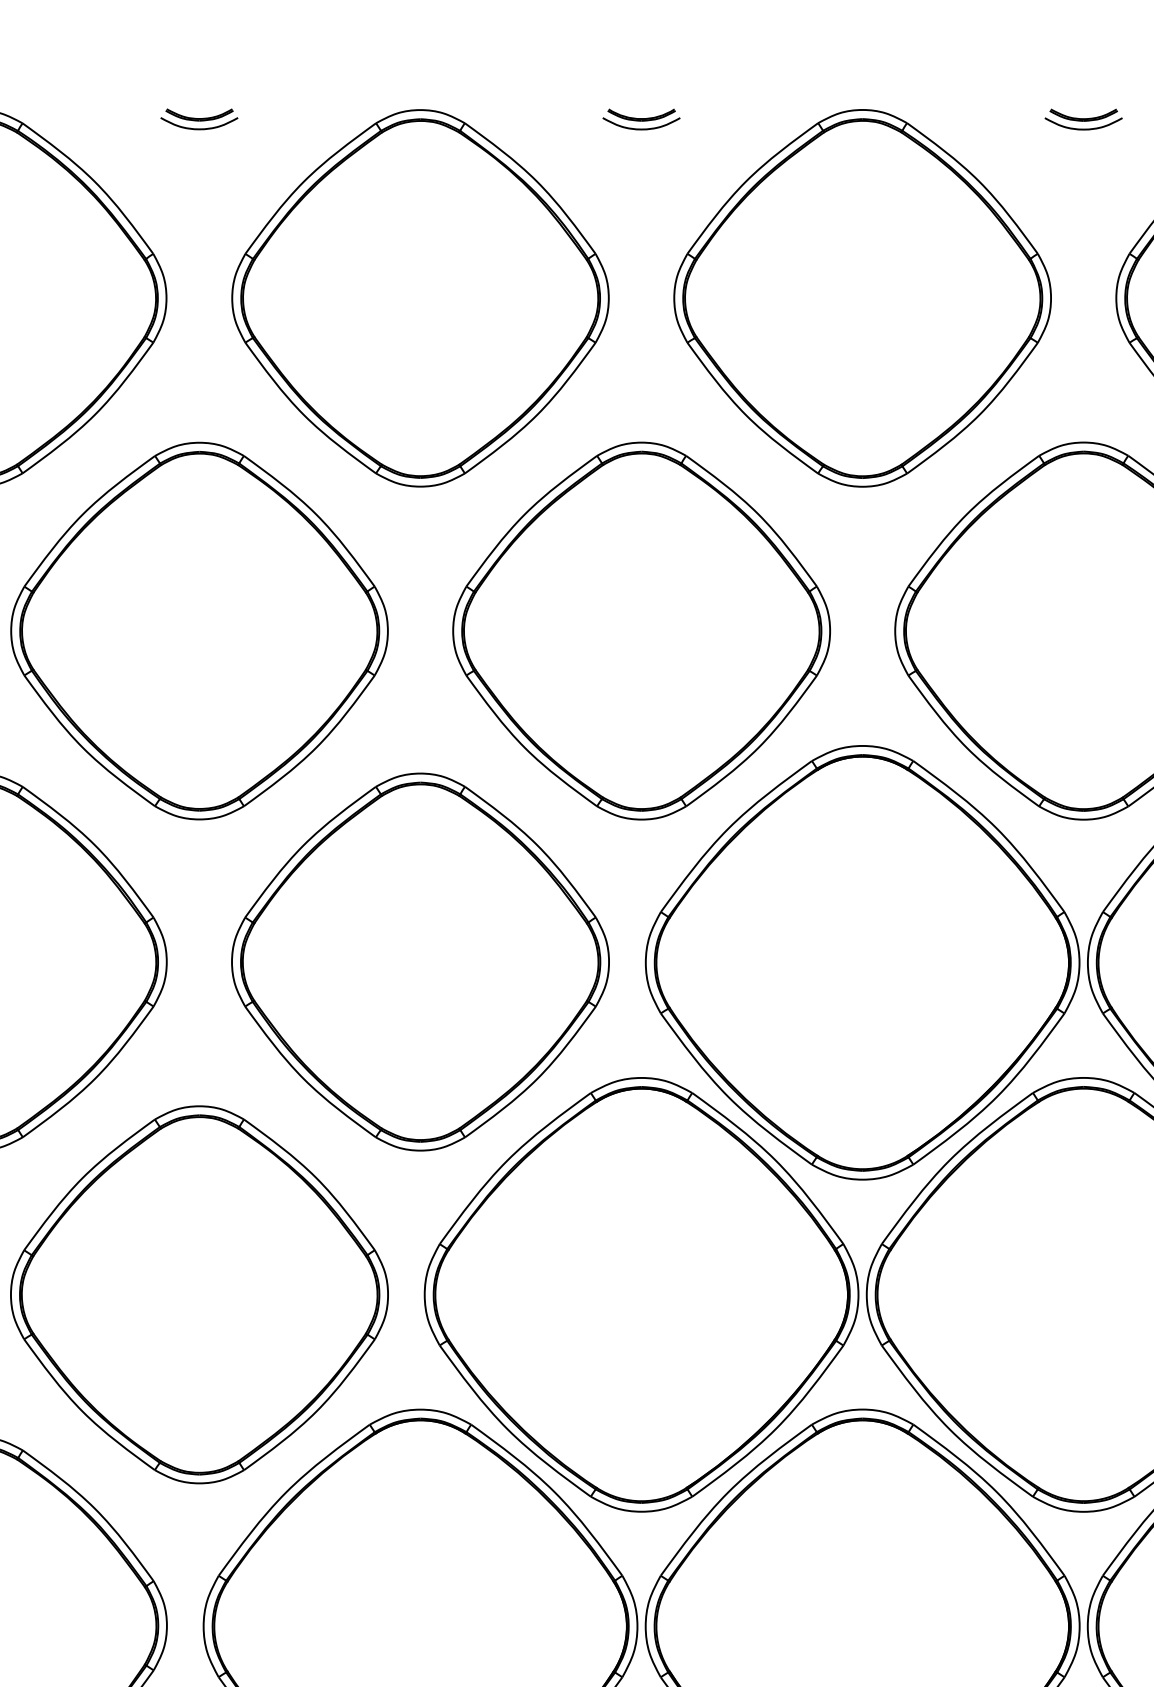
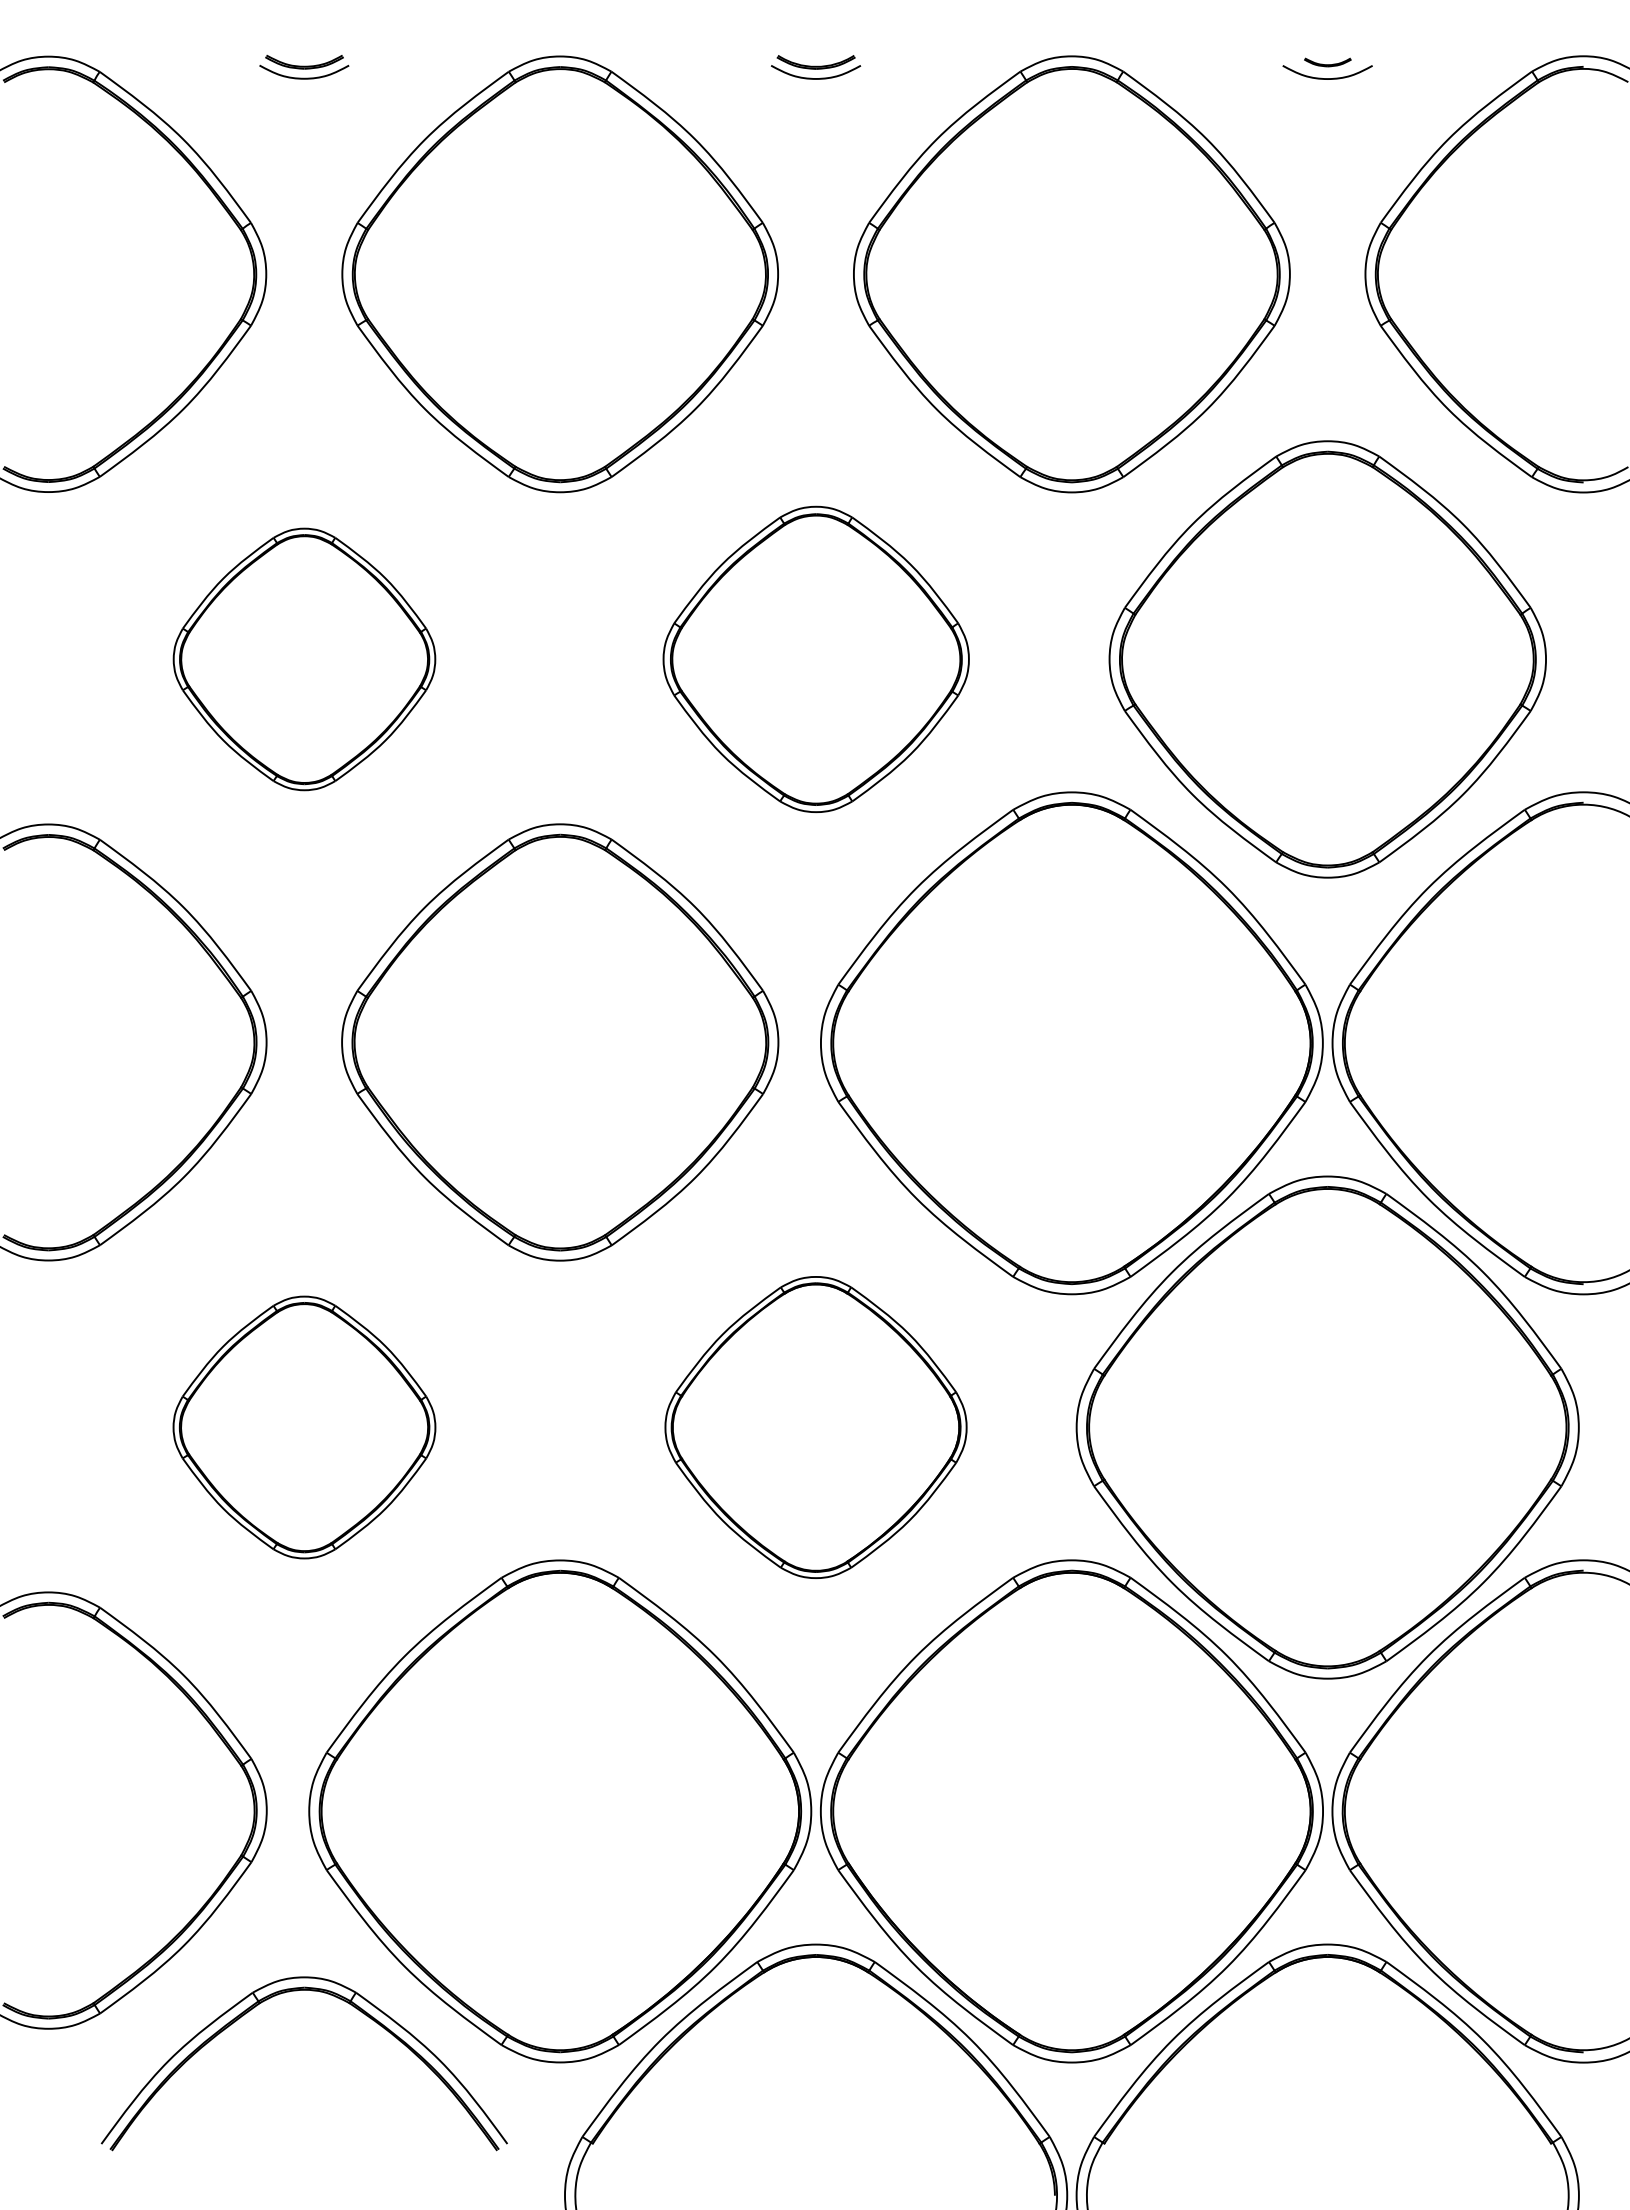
part: (1083, 115) -> (1327, 62), size x0.6
part: (199, 631) -> (304, 659), size x0.6
part: (641, 631) -> (816, 659), size x0.7
part: (199, 1294) -> (304, 1427), size x0.6
part: (641, 1294) -> (815, 1427), size x0.6

